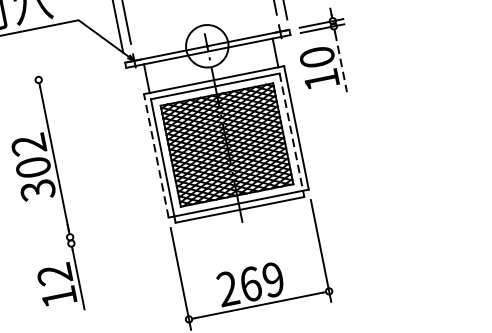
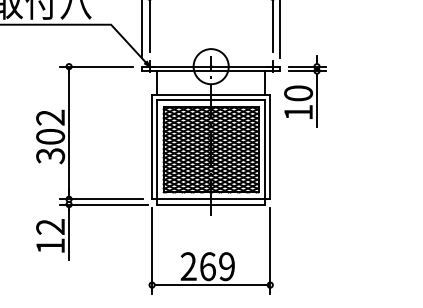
line: (341, 62) -> (317, 101), dashed -> solid
line: (71, 73) -> (96, 66), added
line: (292, 136) -> (265, 153), dashed -> solid
line: (156, 154) -> (152, 146), dashed -> solid
line: (108, 229) -> (101, 199), added
line: (113, 235) -> (104, 204), added

